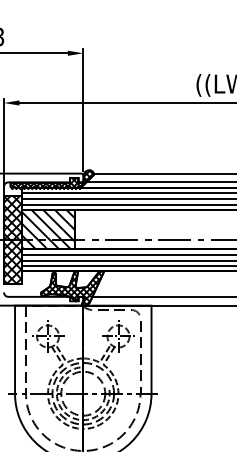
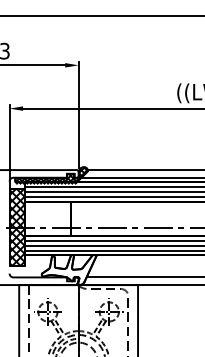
hatch: (47, 229) -> (47, 218), removed
hatch: (72, 288) -> (69, 270), removed

